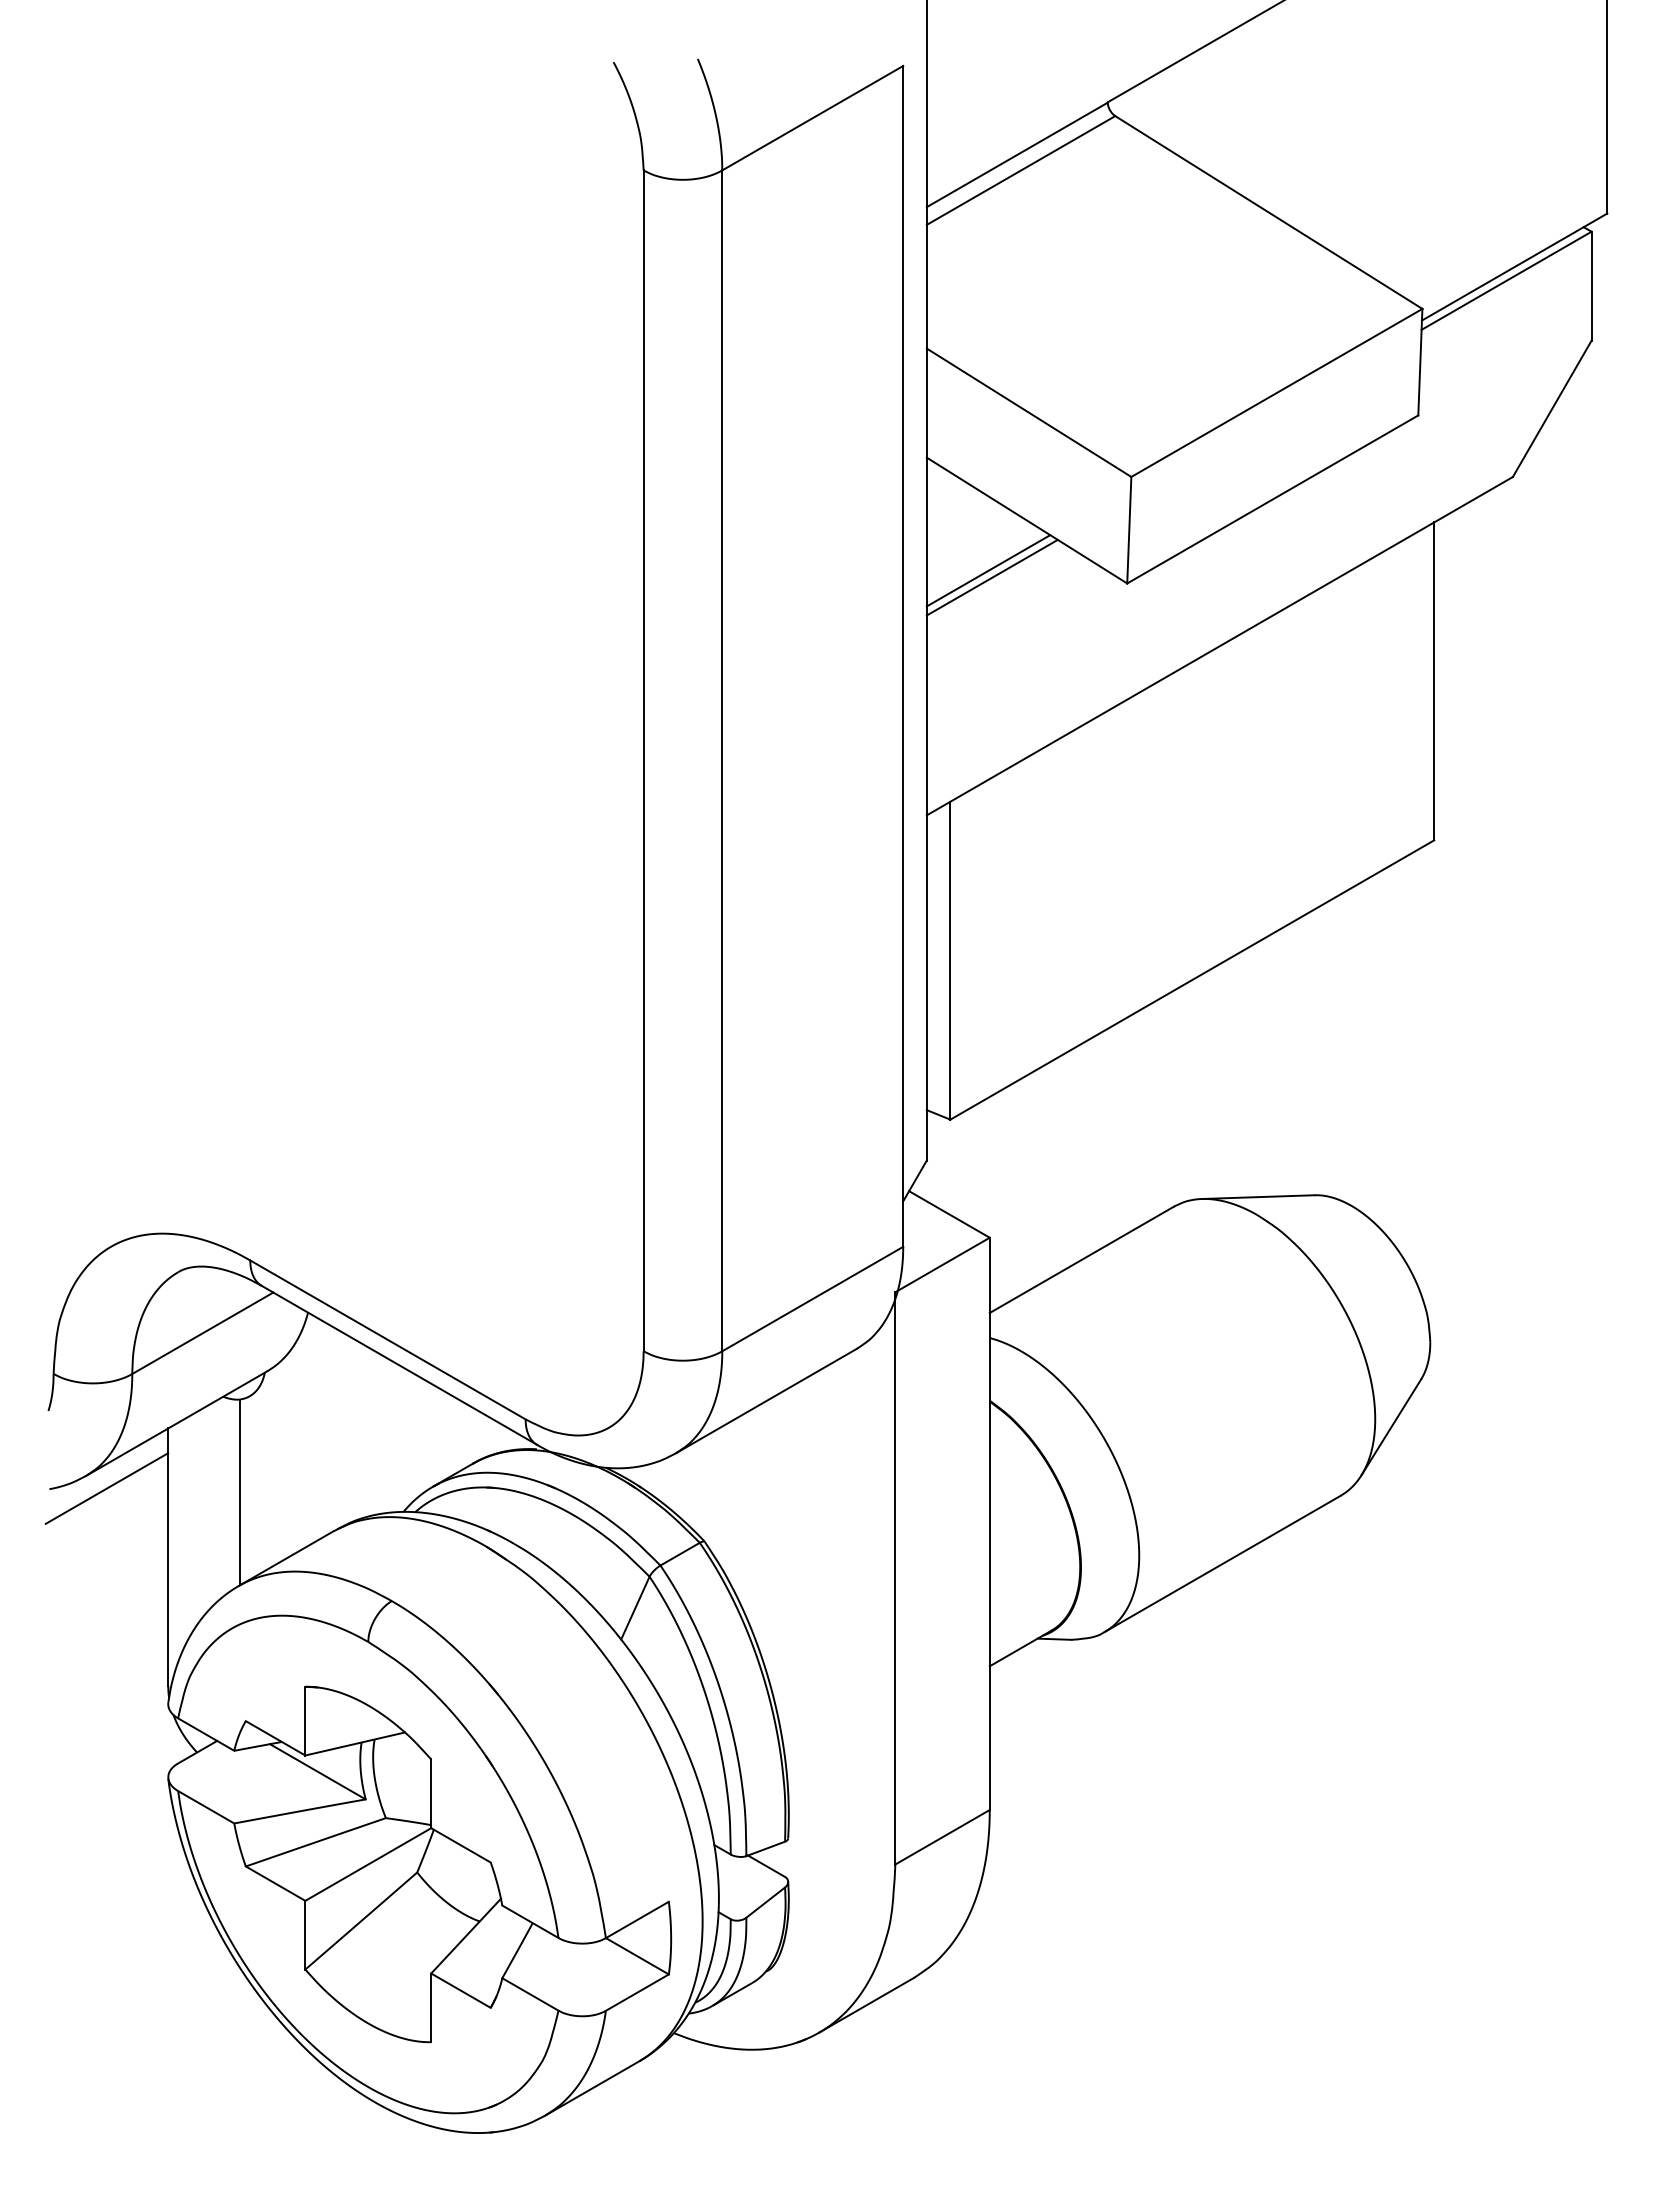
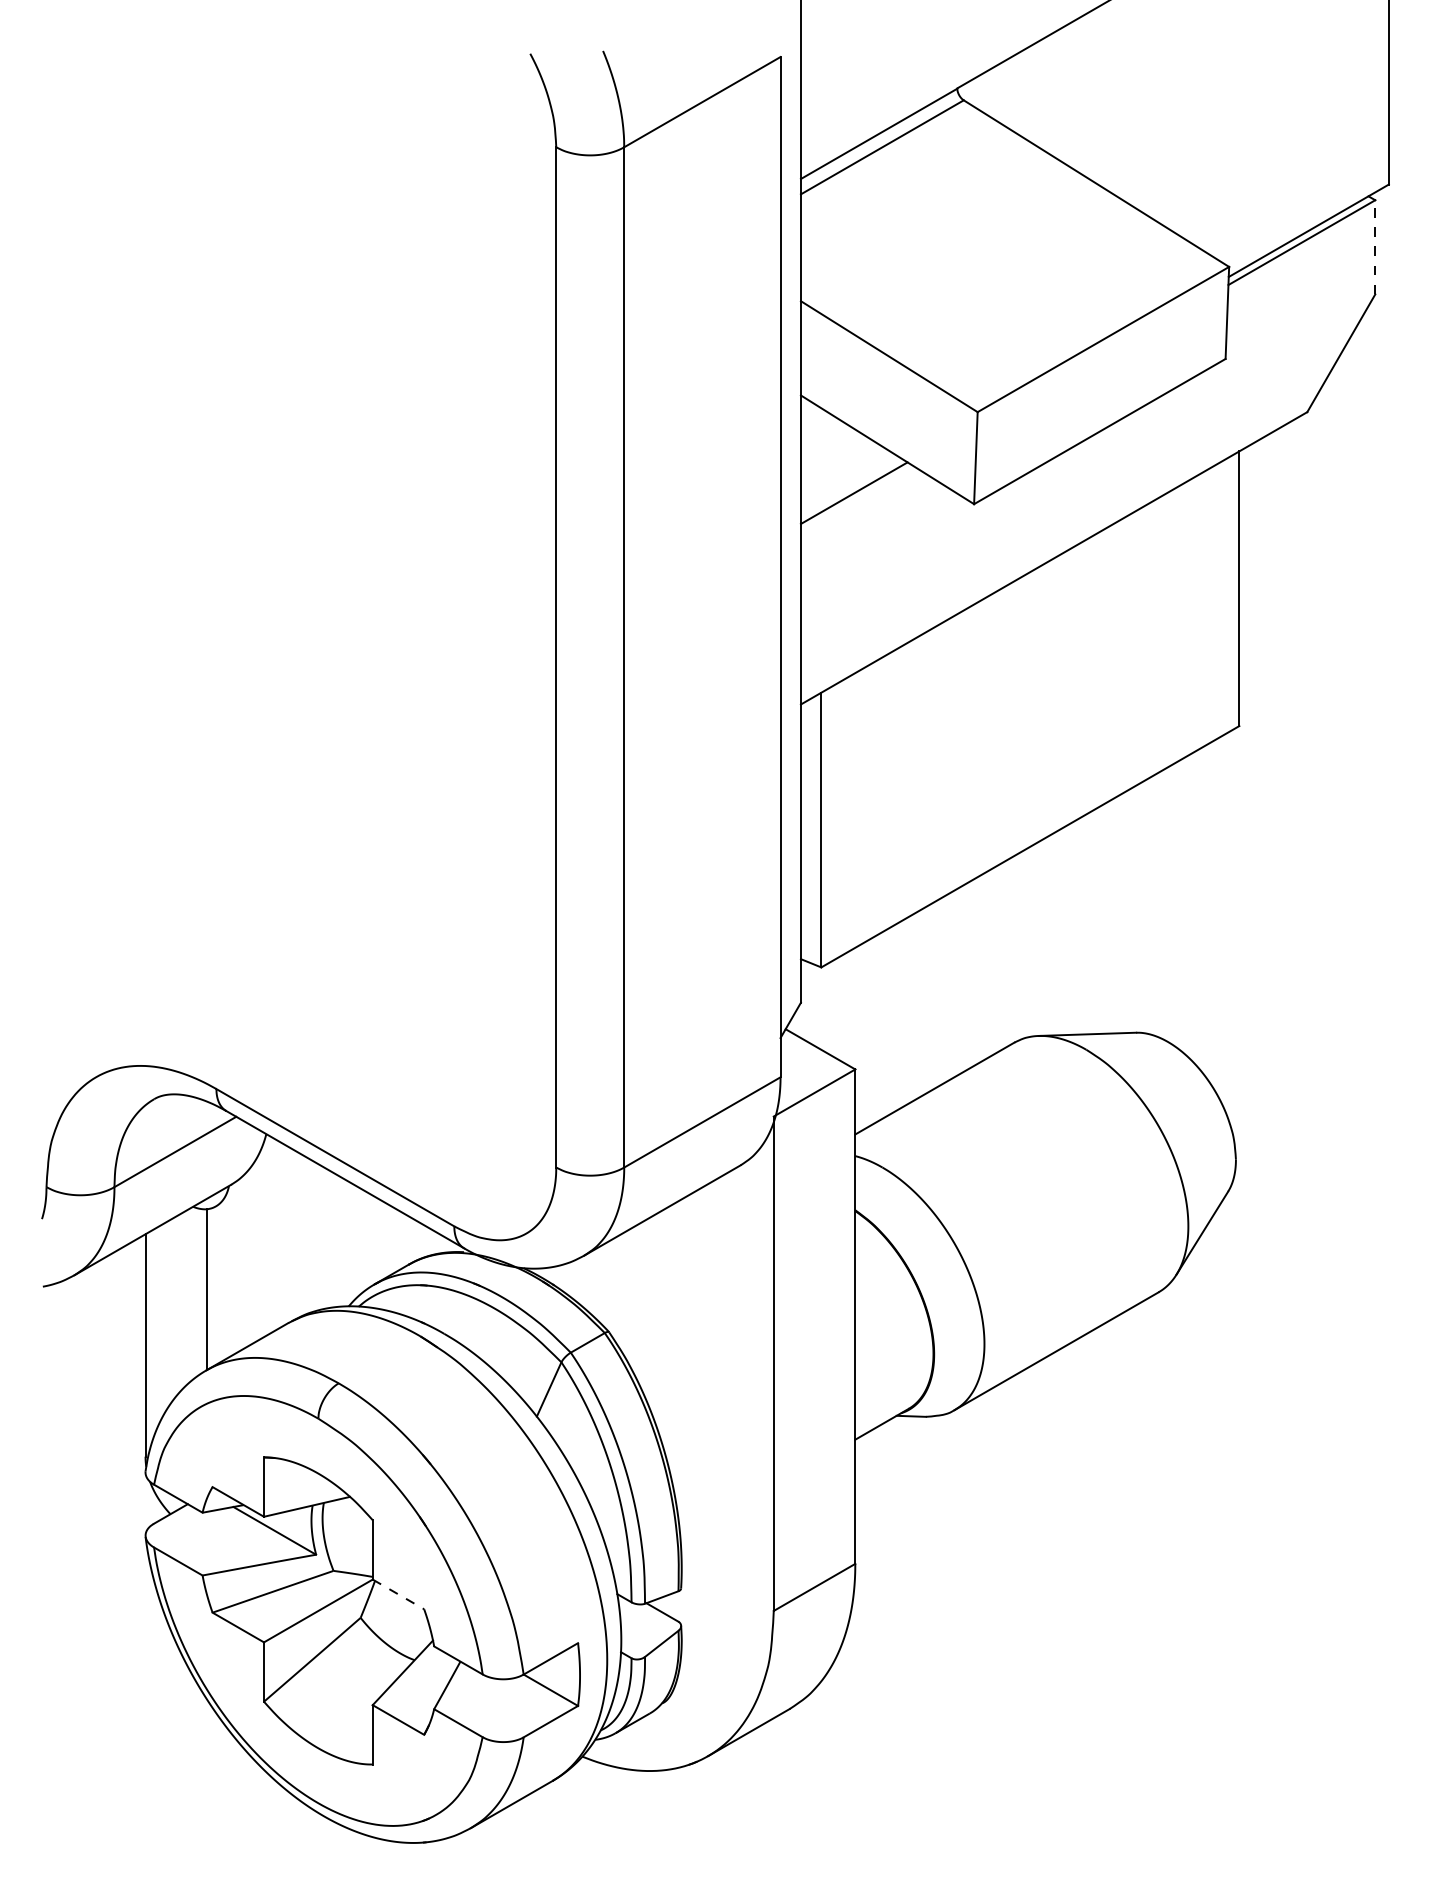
line: (1591, 286) -> (1375, 247), solid -> dashed
line: (991, 577) -> (856, 498), removed
line: (106, 1488) -> (92, 1286), removed
line: (461, 1845) -> (398, 1594), solid -> dashed

